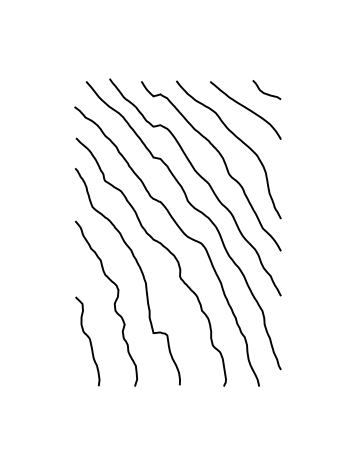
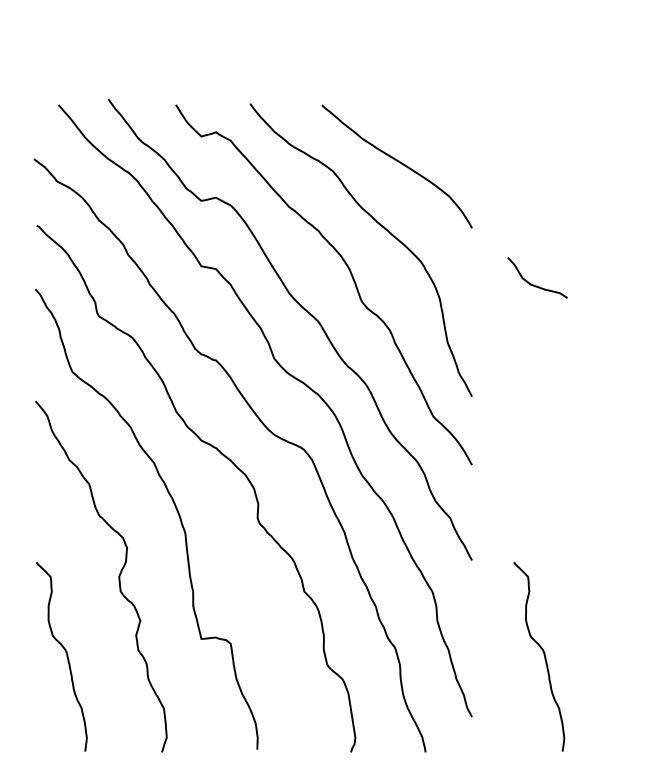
curve: (265, 92) -> (534, 283), moved
curve: (314, 341) -> (543, 656), added

